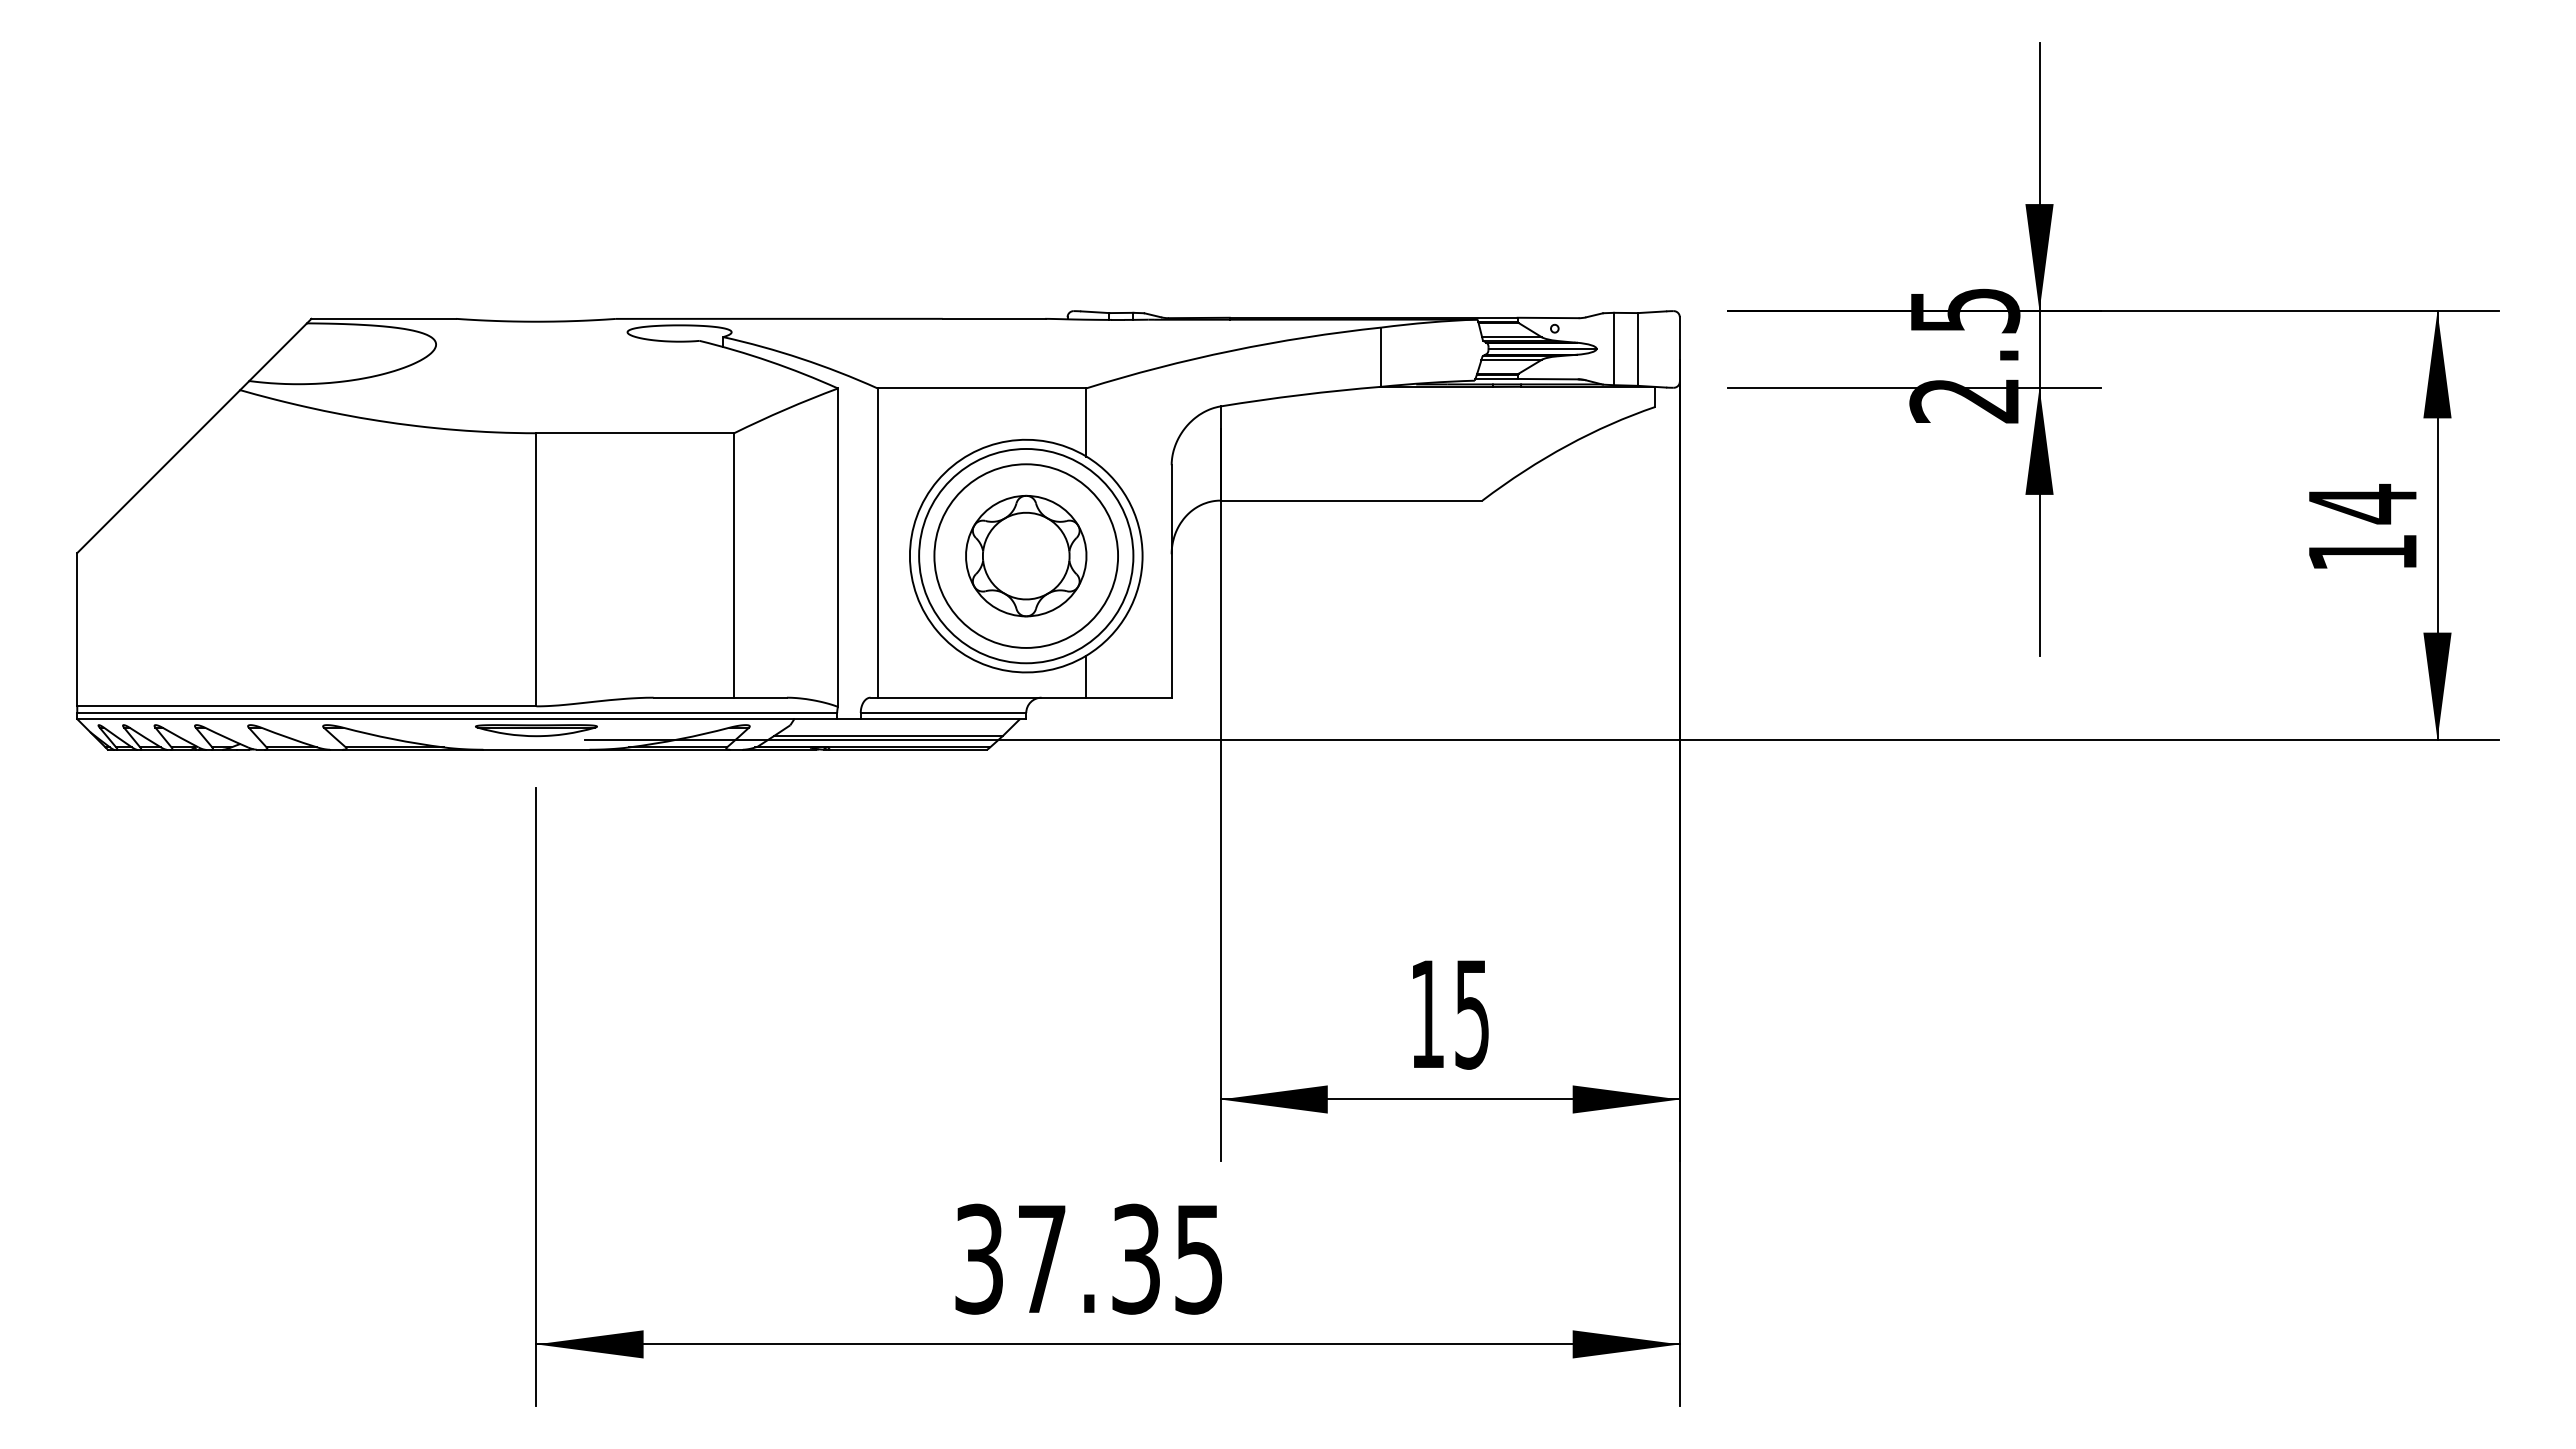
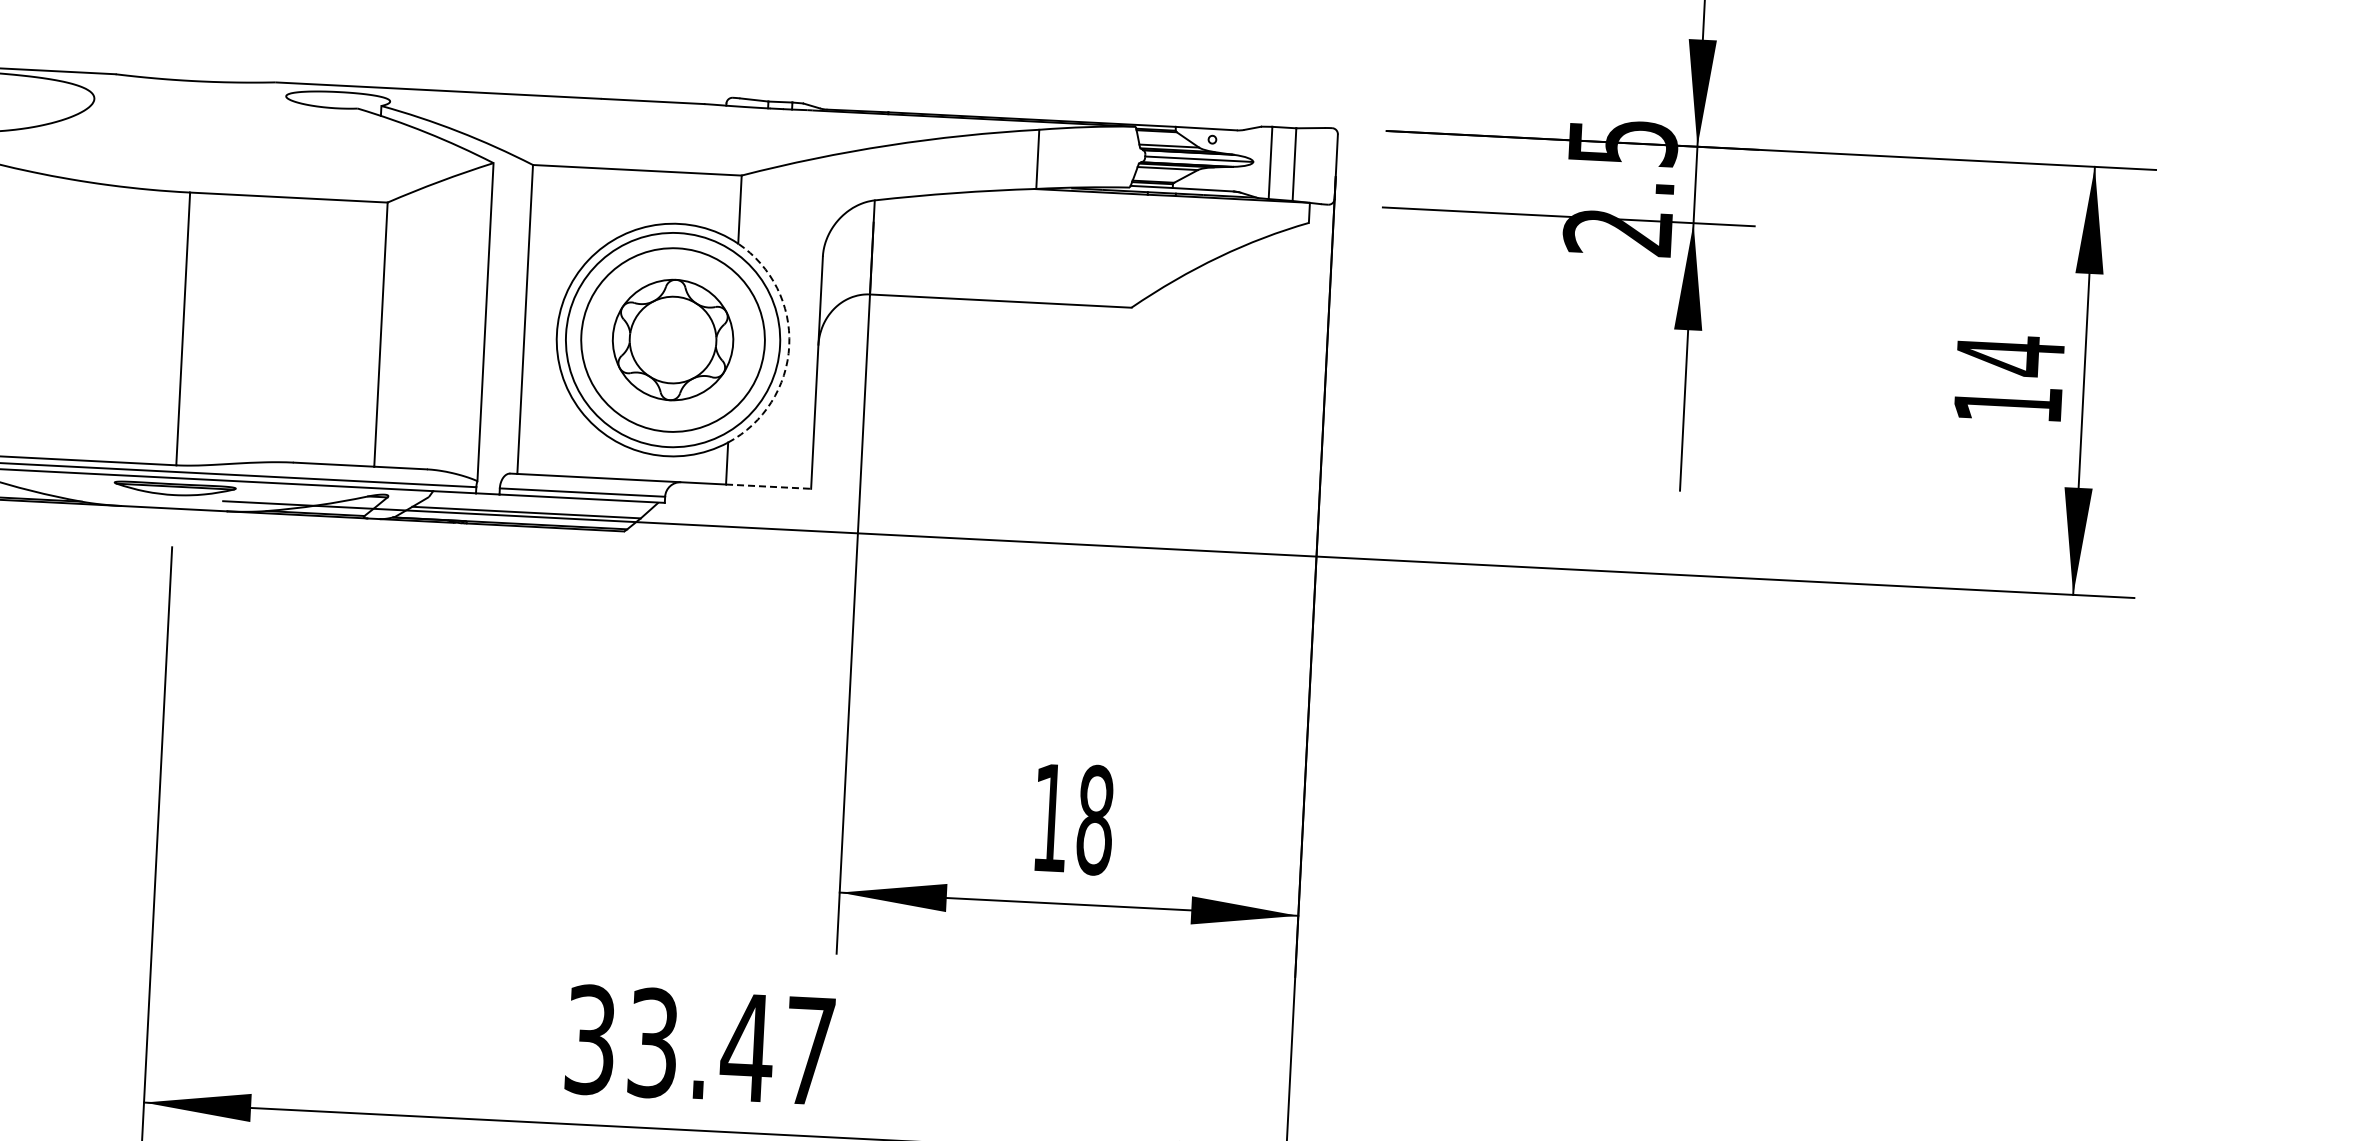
arc: (1142, 556) -> (789, 346), solid -> dashed
line: (1129, 697) -> (769, 486), solid -> dashed
text: (1471, 1013) -> (1094, 819), 15 -> 18
text: (1120, 1258) -> (731, 1046), 37.35 -> 33.47

